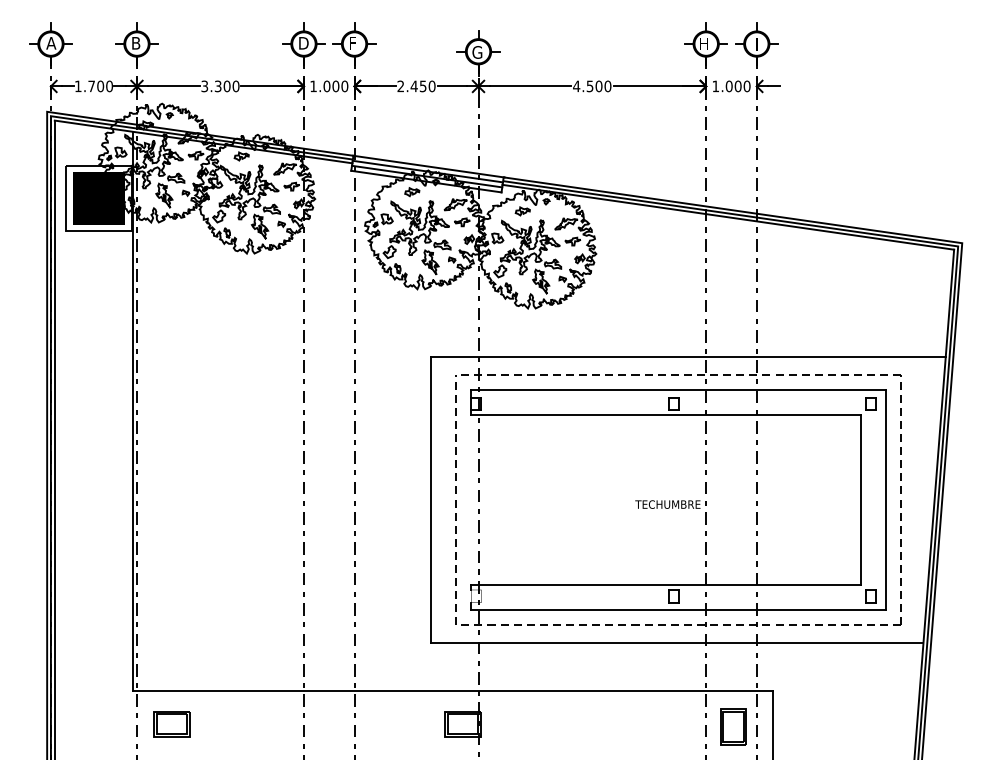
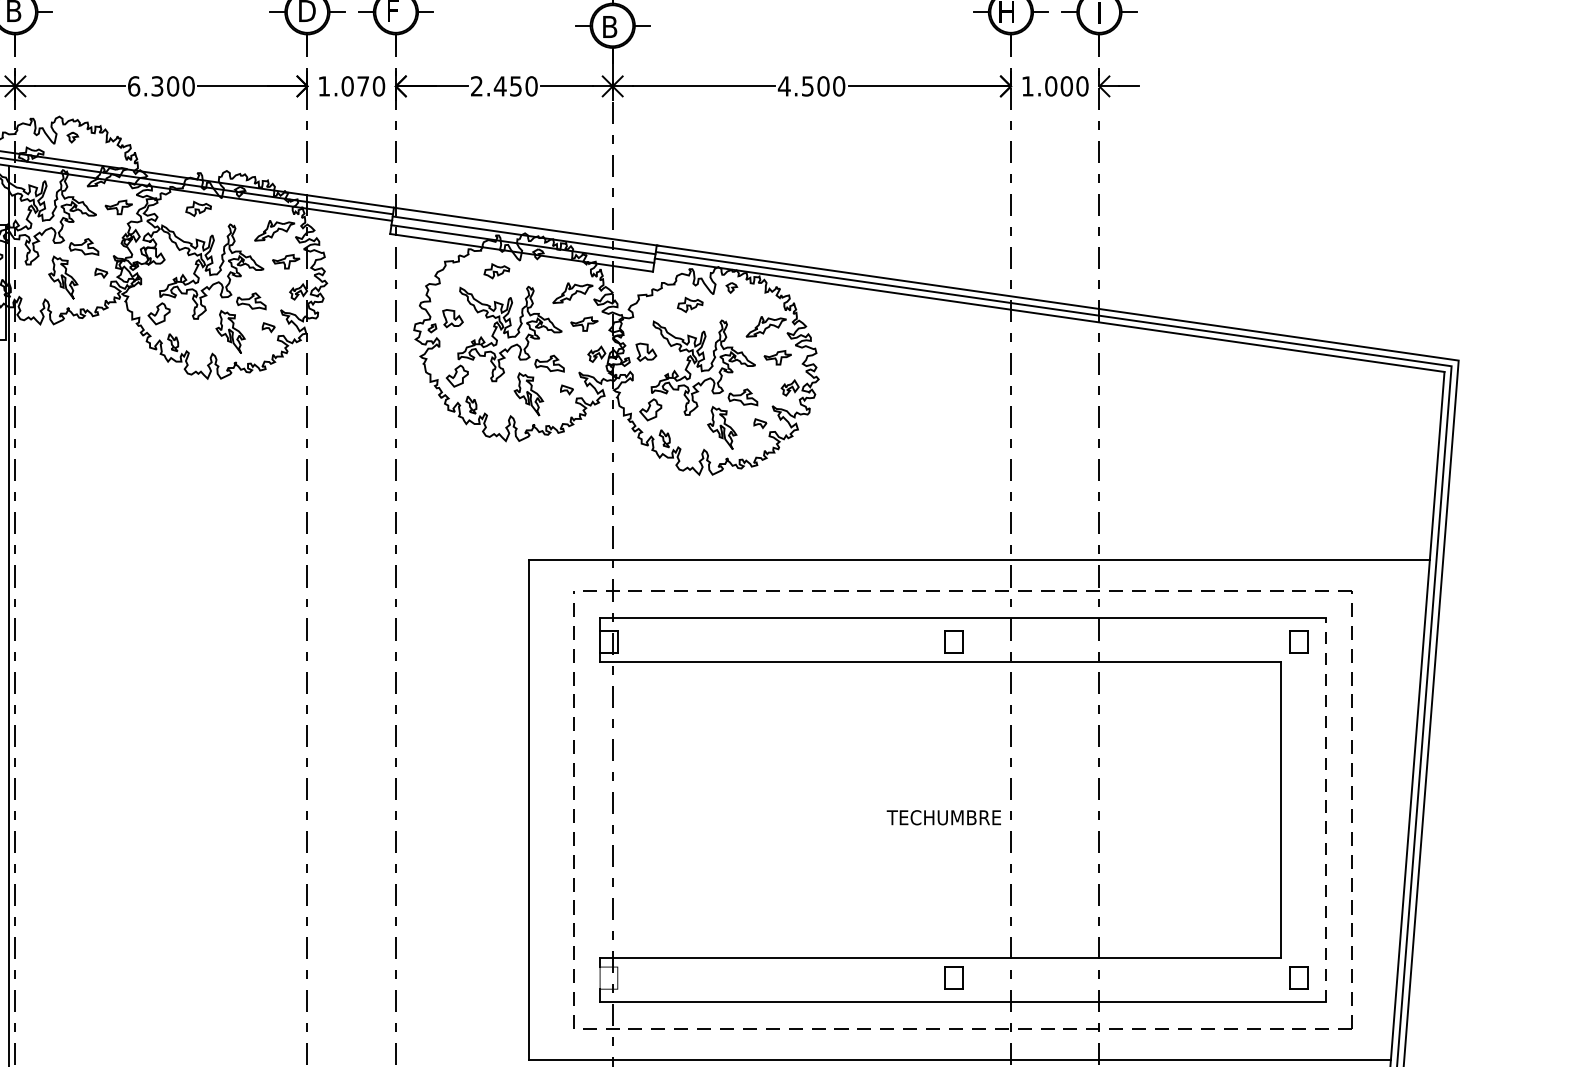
text: (477, 52) -> (610, 27), G -> B
text: (204, 86) -> (133, 86), 3.300 -> 6.300
text: (335, 86) -> (362, 86), 1.000 -> 1.070
line: (886, 499) -> (1326, 808), solid -> dashed

